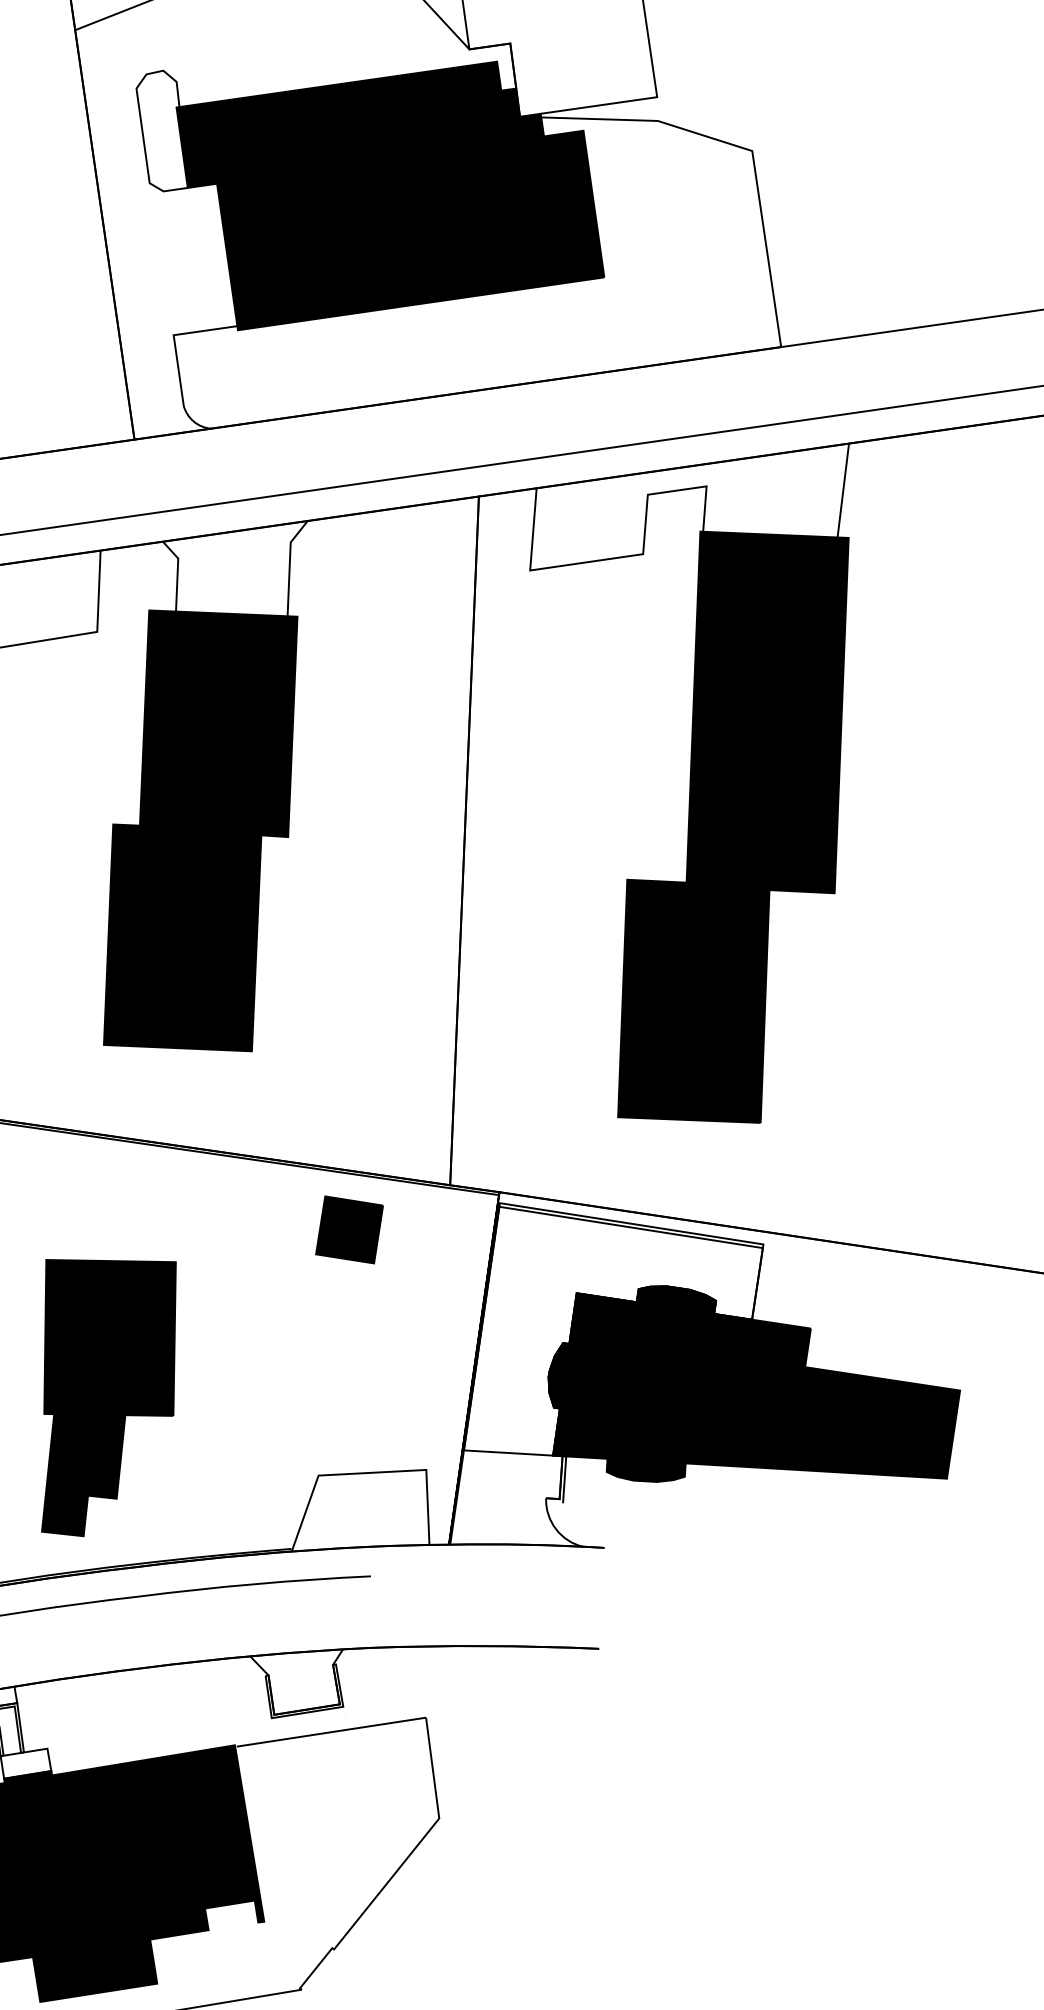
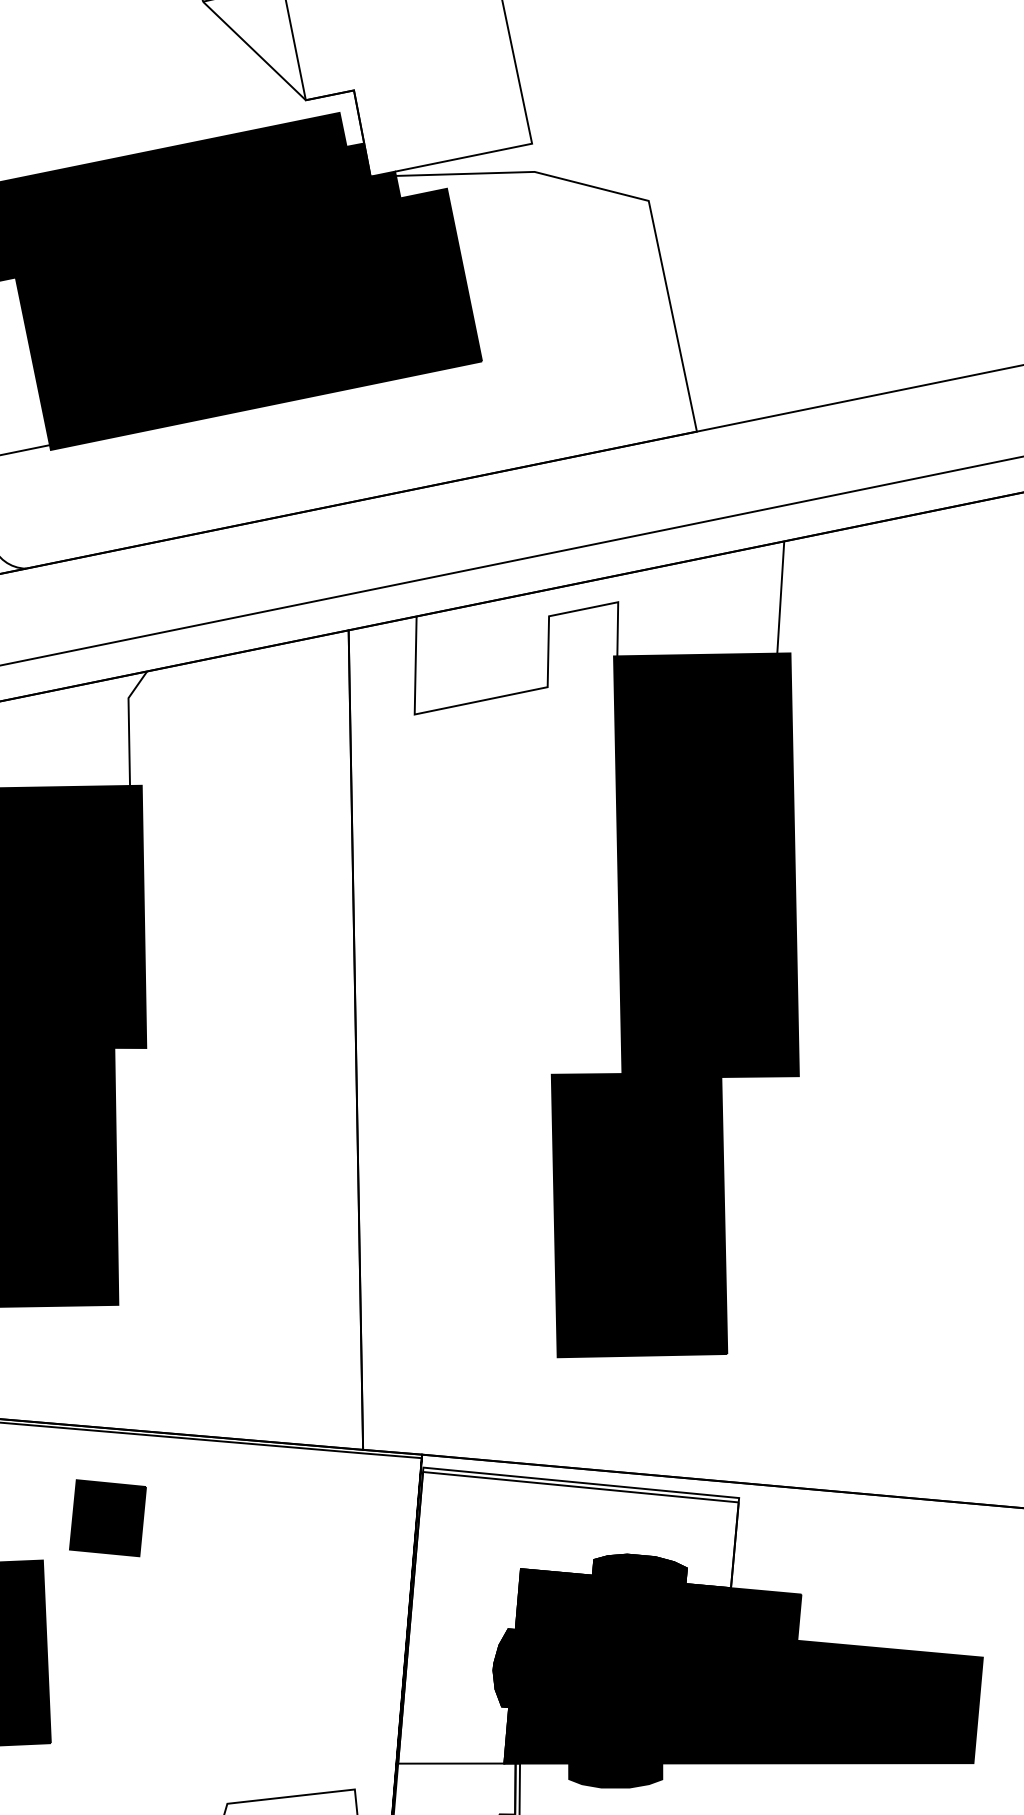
part: (349, 1229) -> (107, 1517), moved

